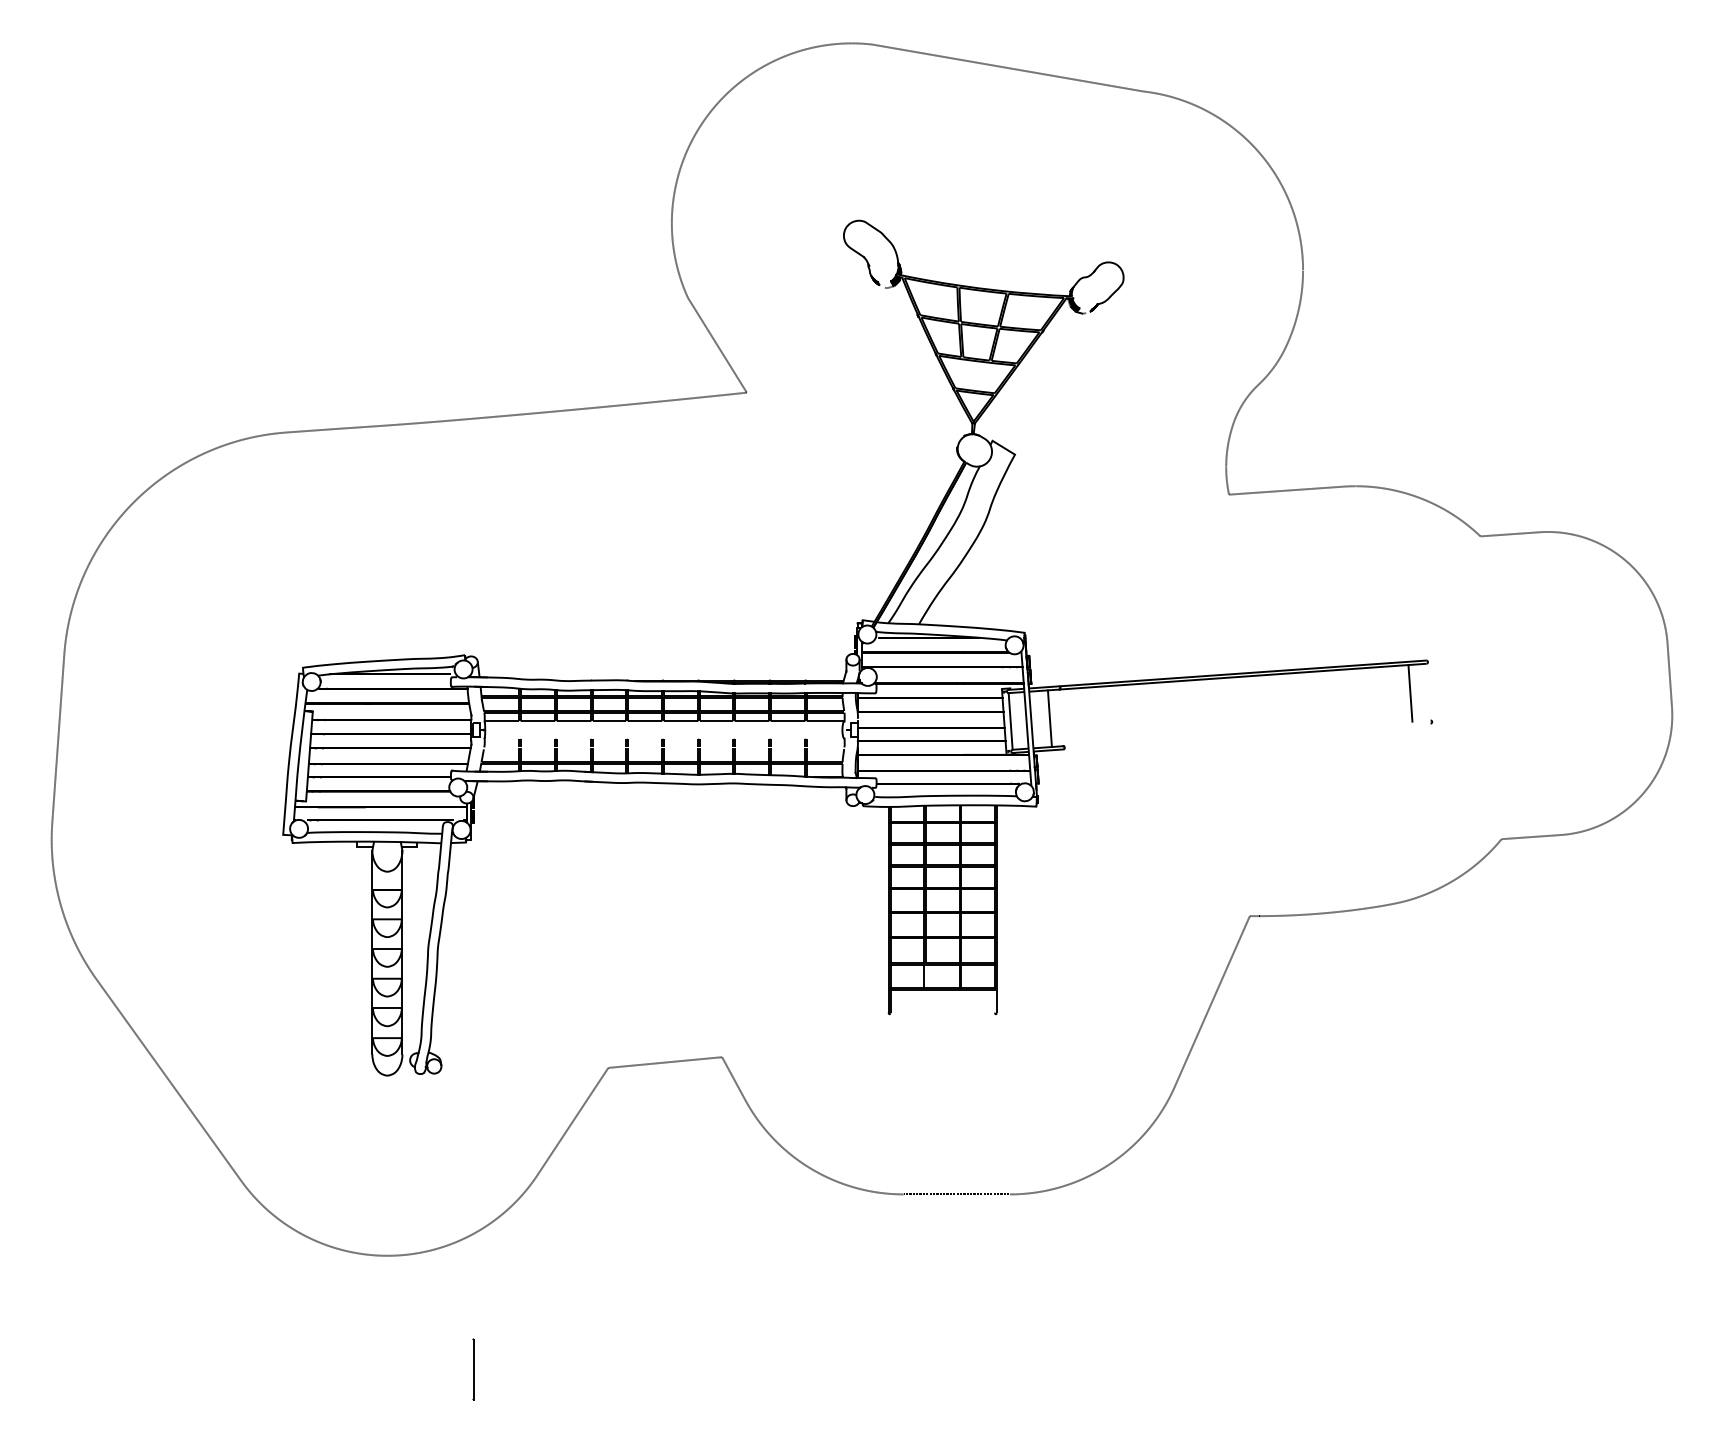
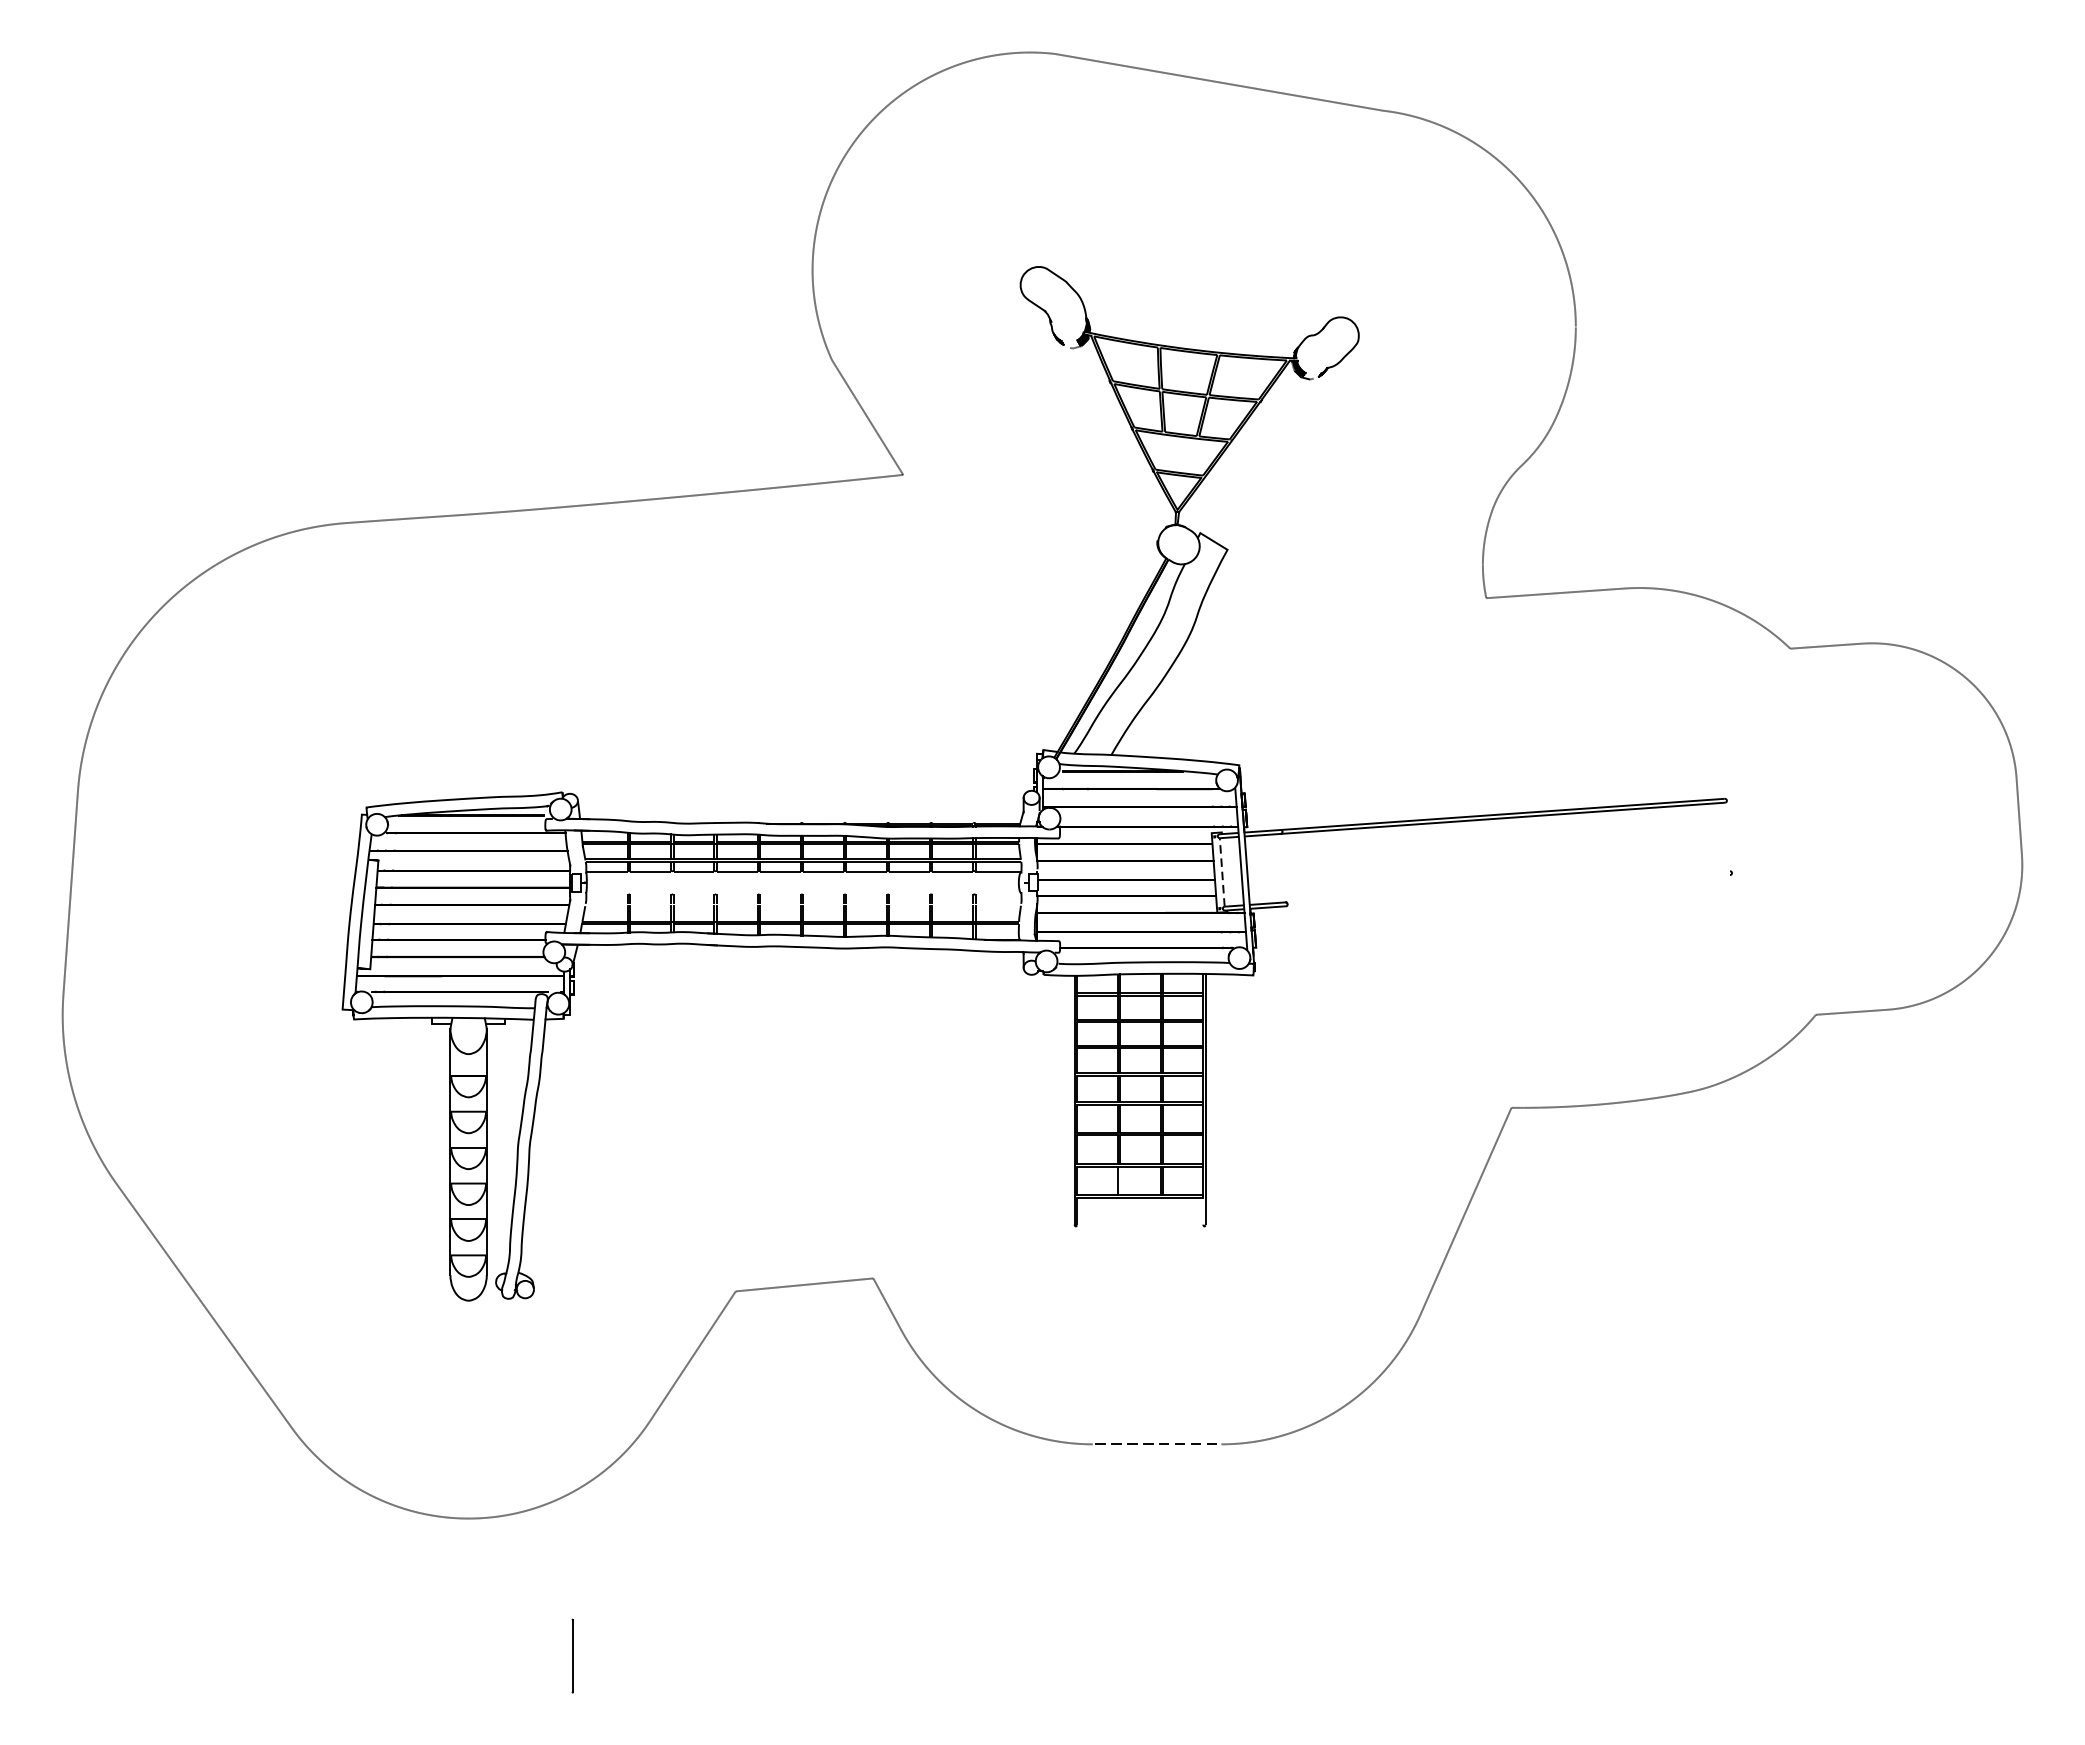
line: (1410, 693) -> (1705, 838), removed
line: (1049, 718) -> (1269, 868), removed
line: (1010, 720) -> (1222, 871), solid -> dashed

